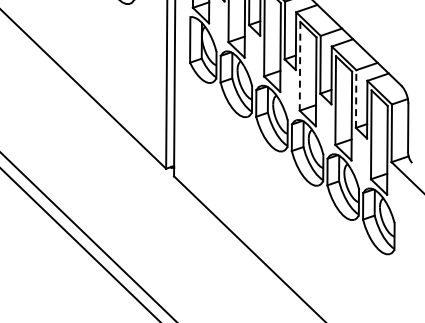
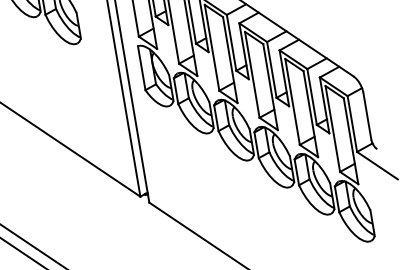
line: (300, 66) -> (252, 75), dashed -> solid
line: (356, 99) -> (312, 97), dashed -> solid

